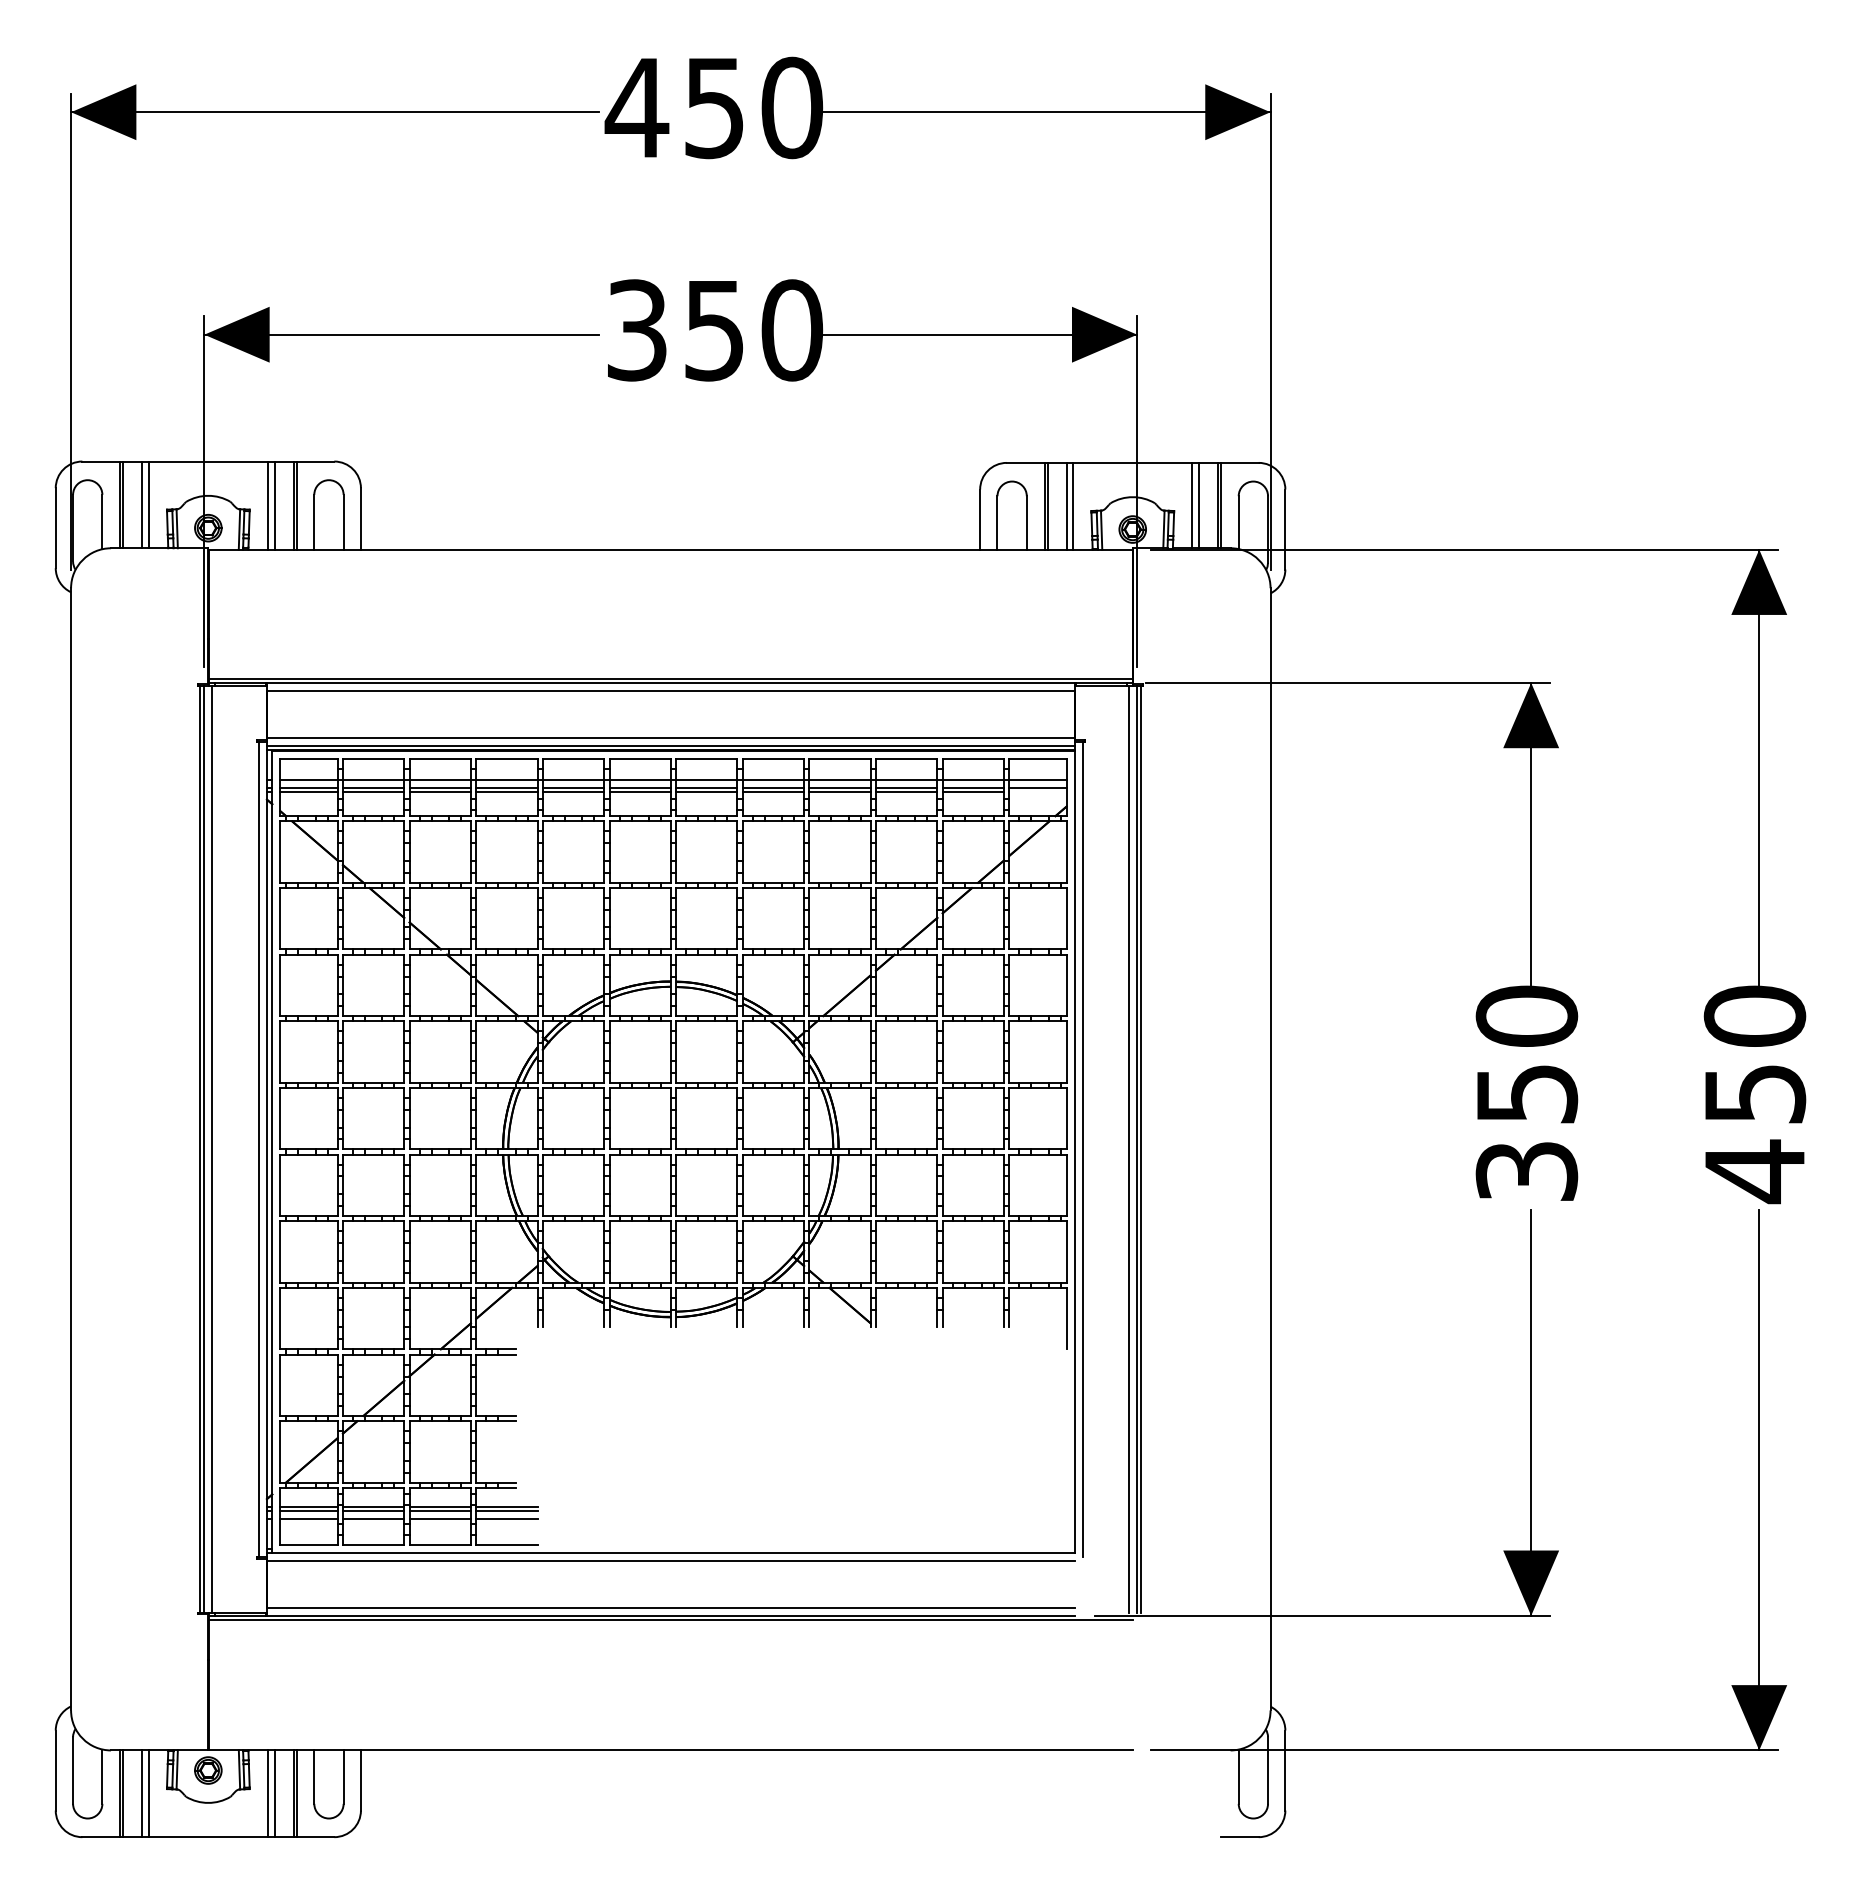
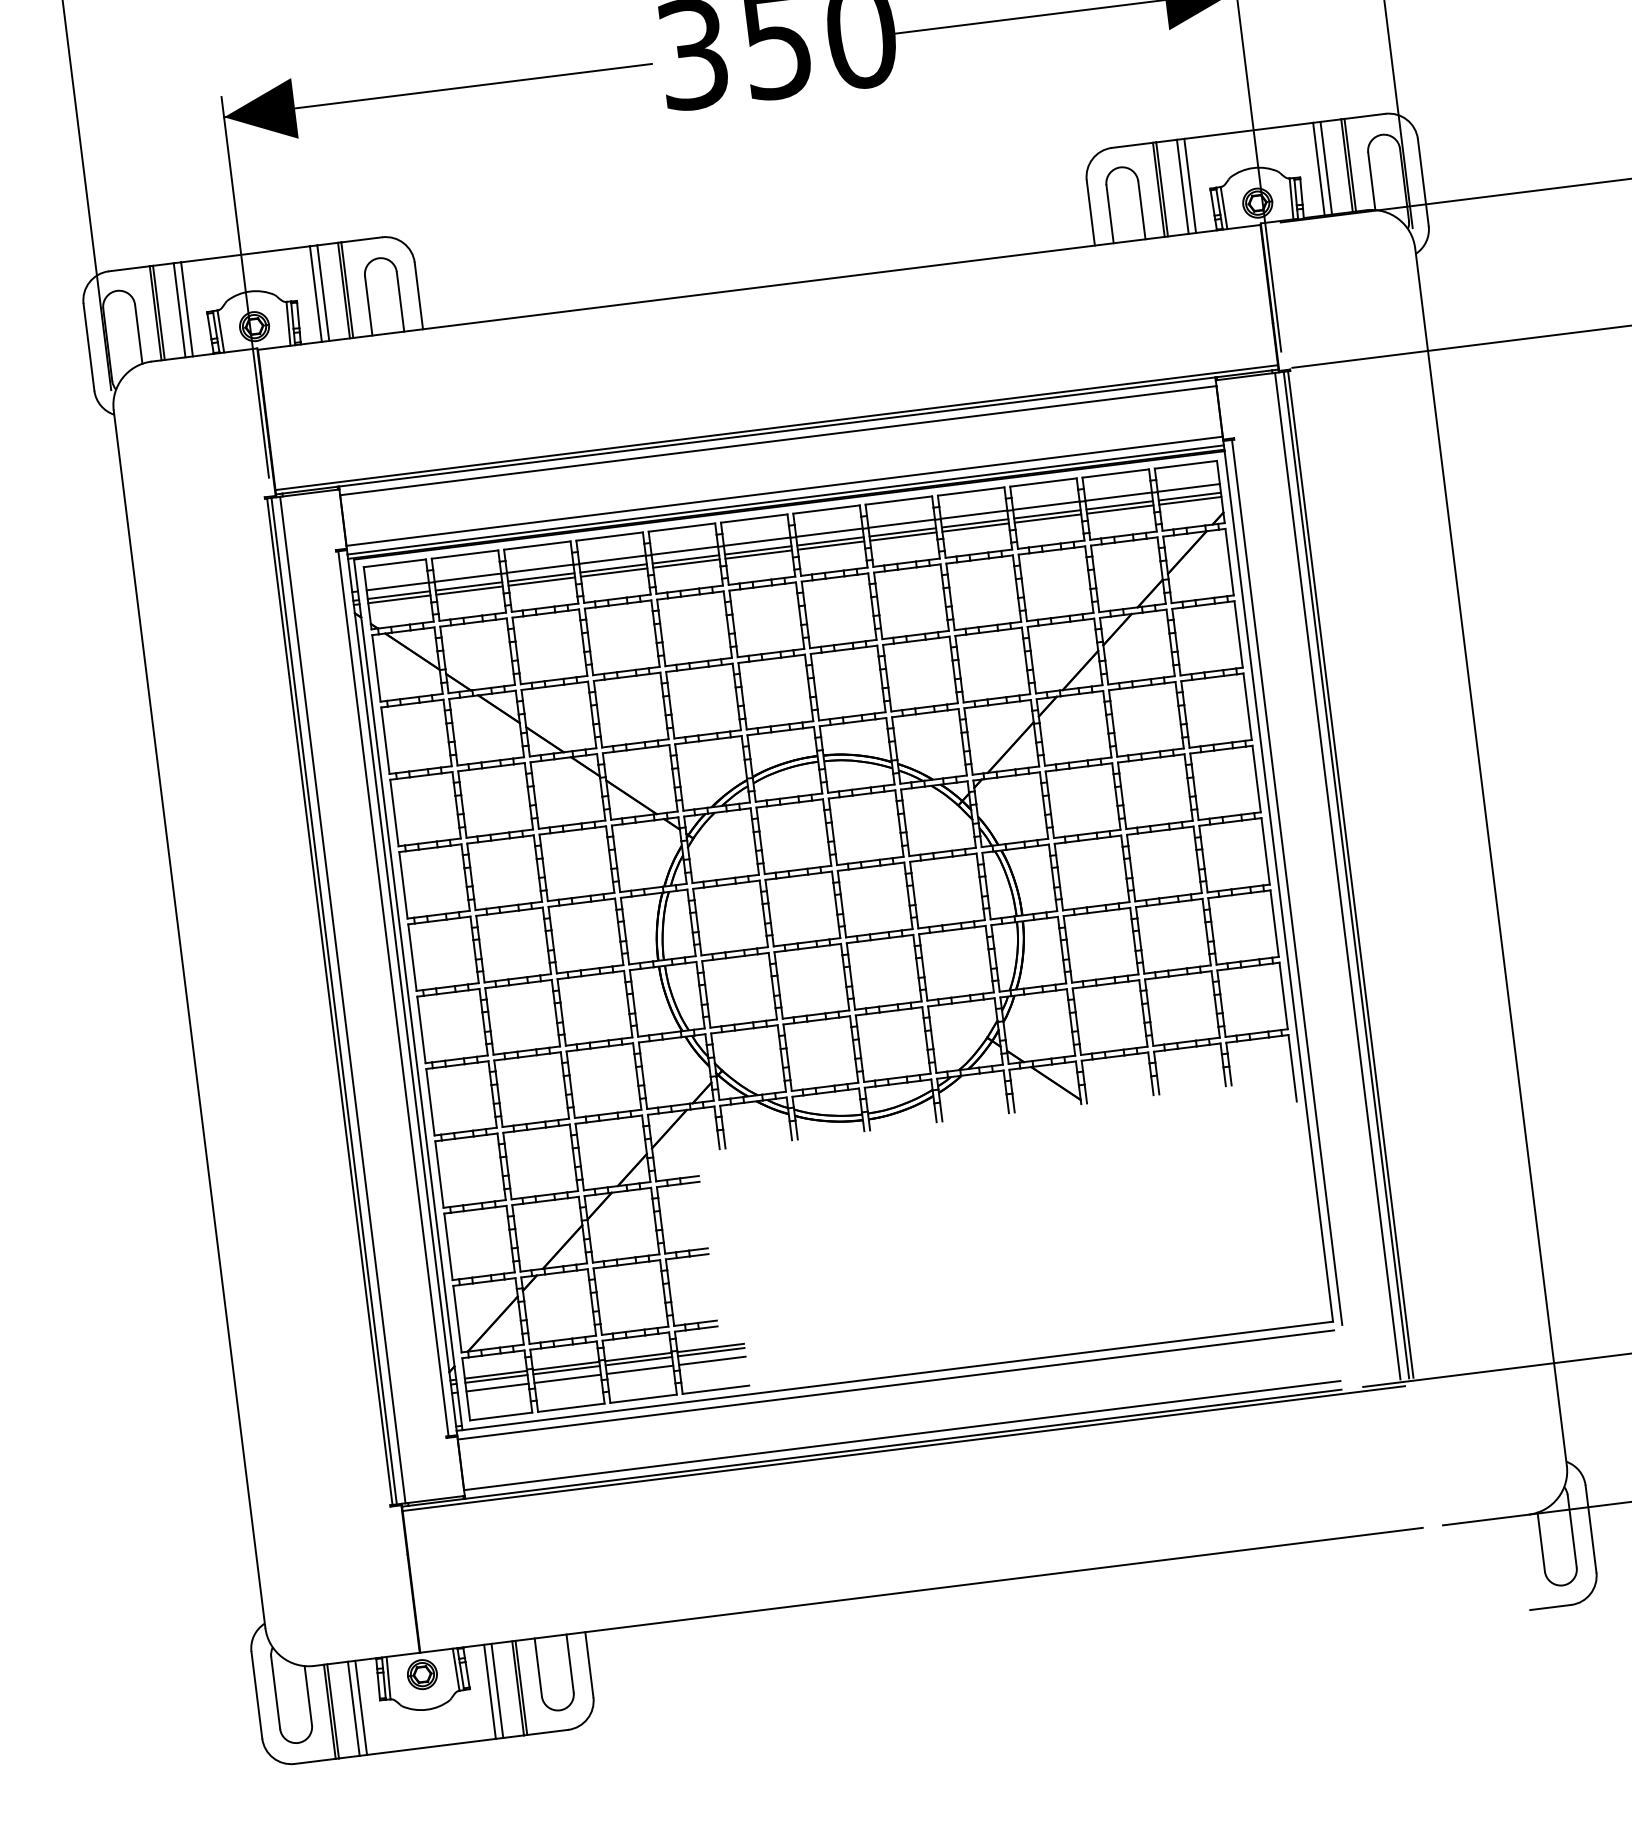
line: (1037, 792) -> (1189, 501), added

